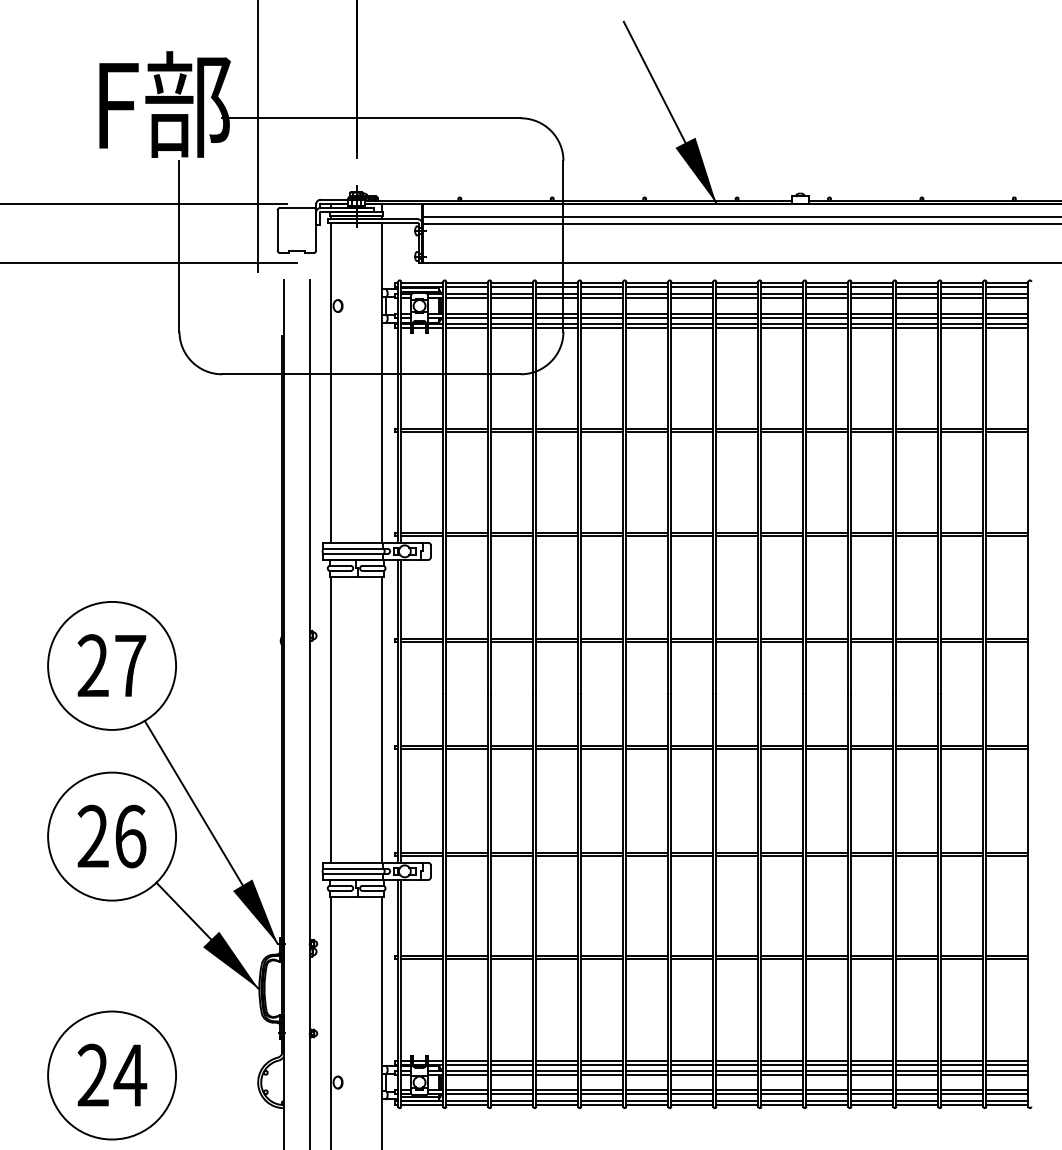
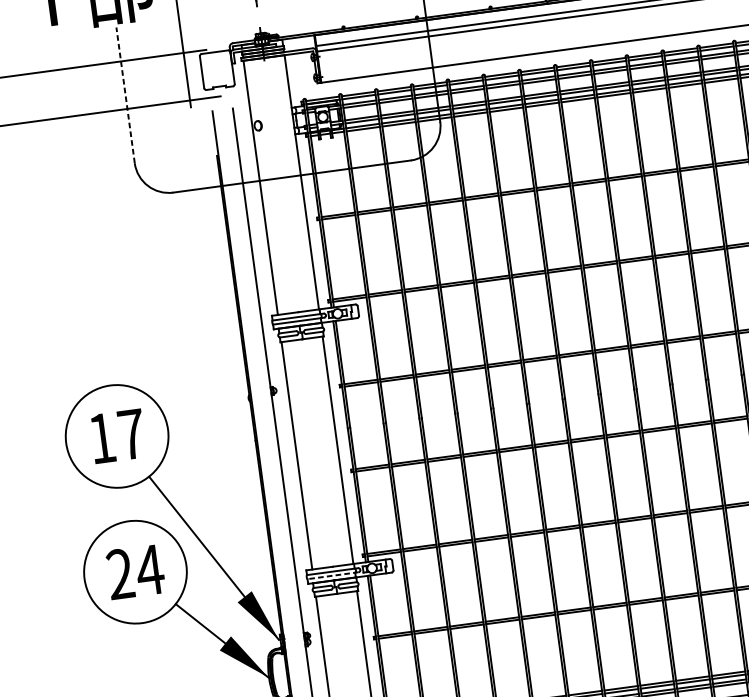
line: (179, 245) -> (125, 94), solid -> dashed
text: (92, 665) -> (101, 438), 27 -> 17
text: (130, 836) -> (150, 570), 26 -> 24
line: (354, 873) -> (332, 575), solid -> dashed

